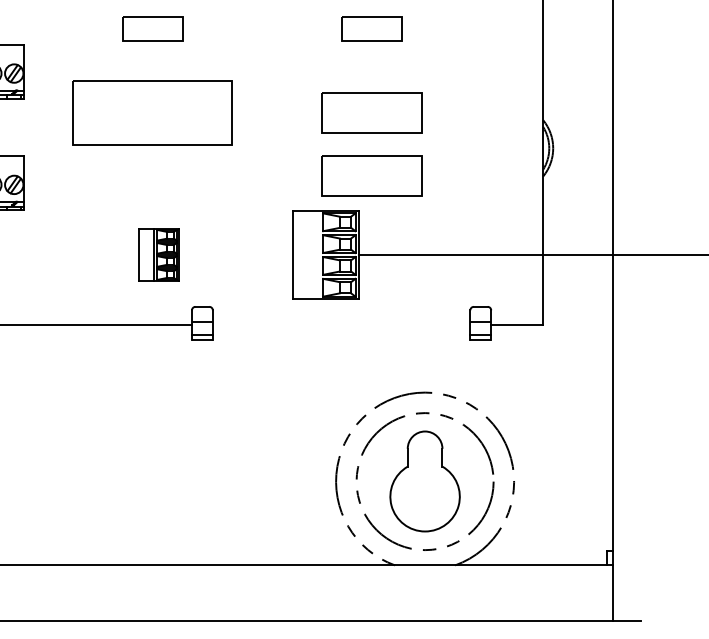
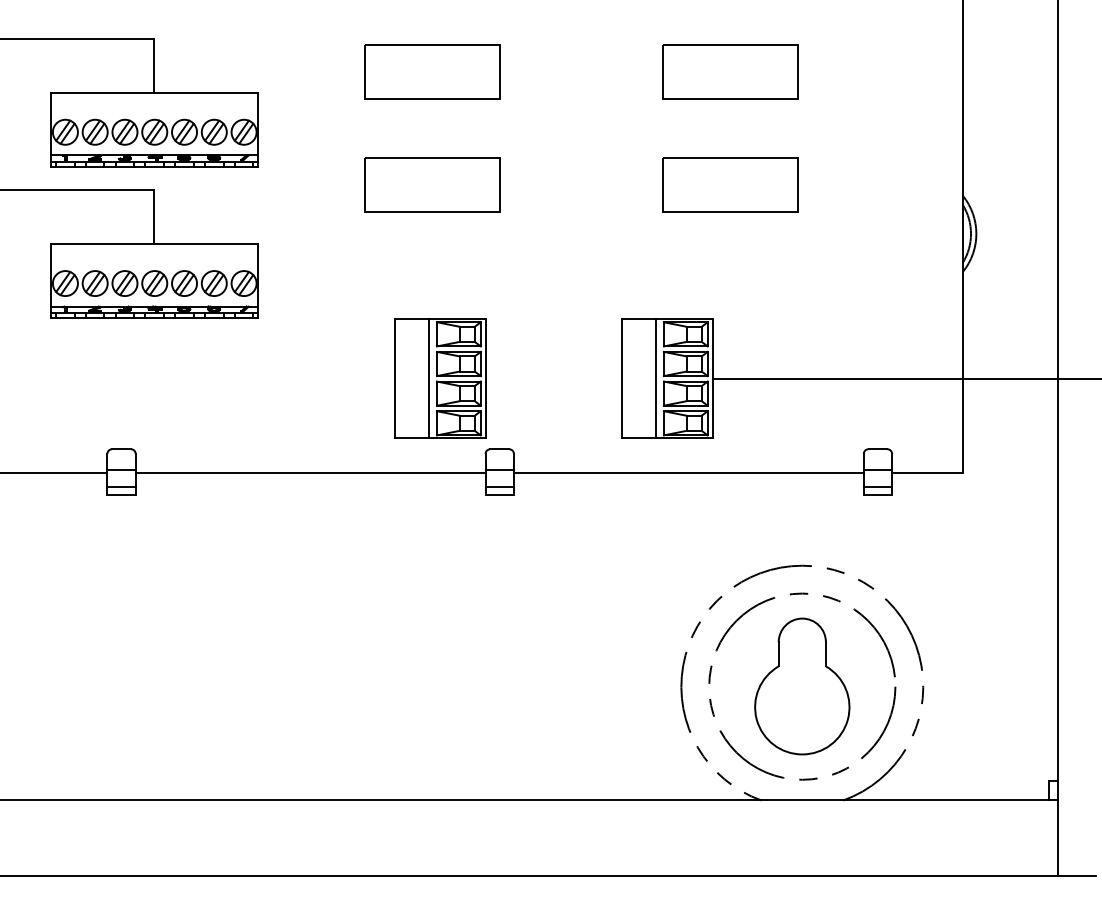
part: (152, 28) -> (432, 71), size x1.67
part: (372, 28) -> (730, 71), size x1.67
part: (152, 112) -> (432, 184), size x0.62
part: (372, 175) -> (730, 270), removed
part: (158, 254) -> (440, 378), size x1.67
line: (317, 254) -> (656, 378), added
line: (341, 324) -> (688, 473), added

